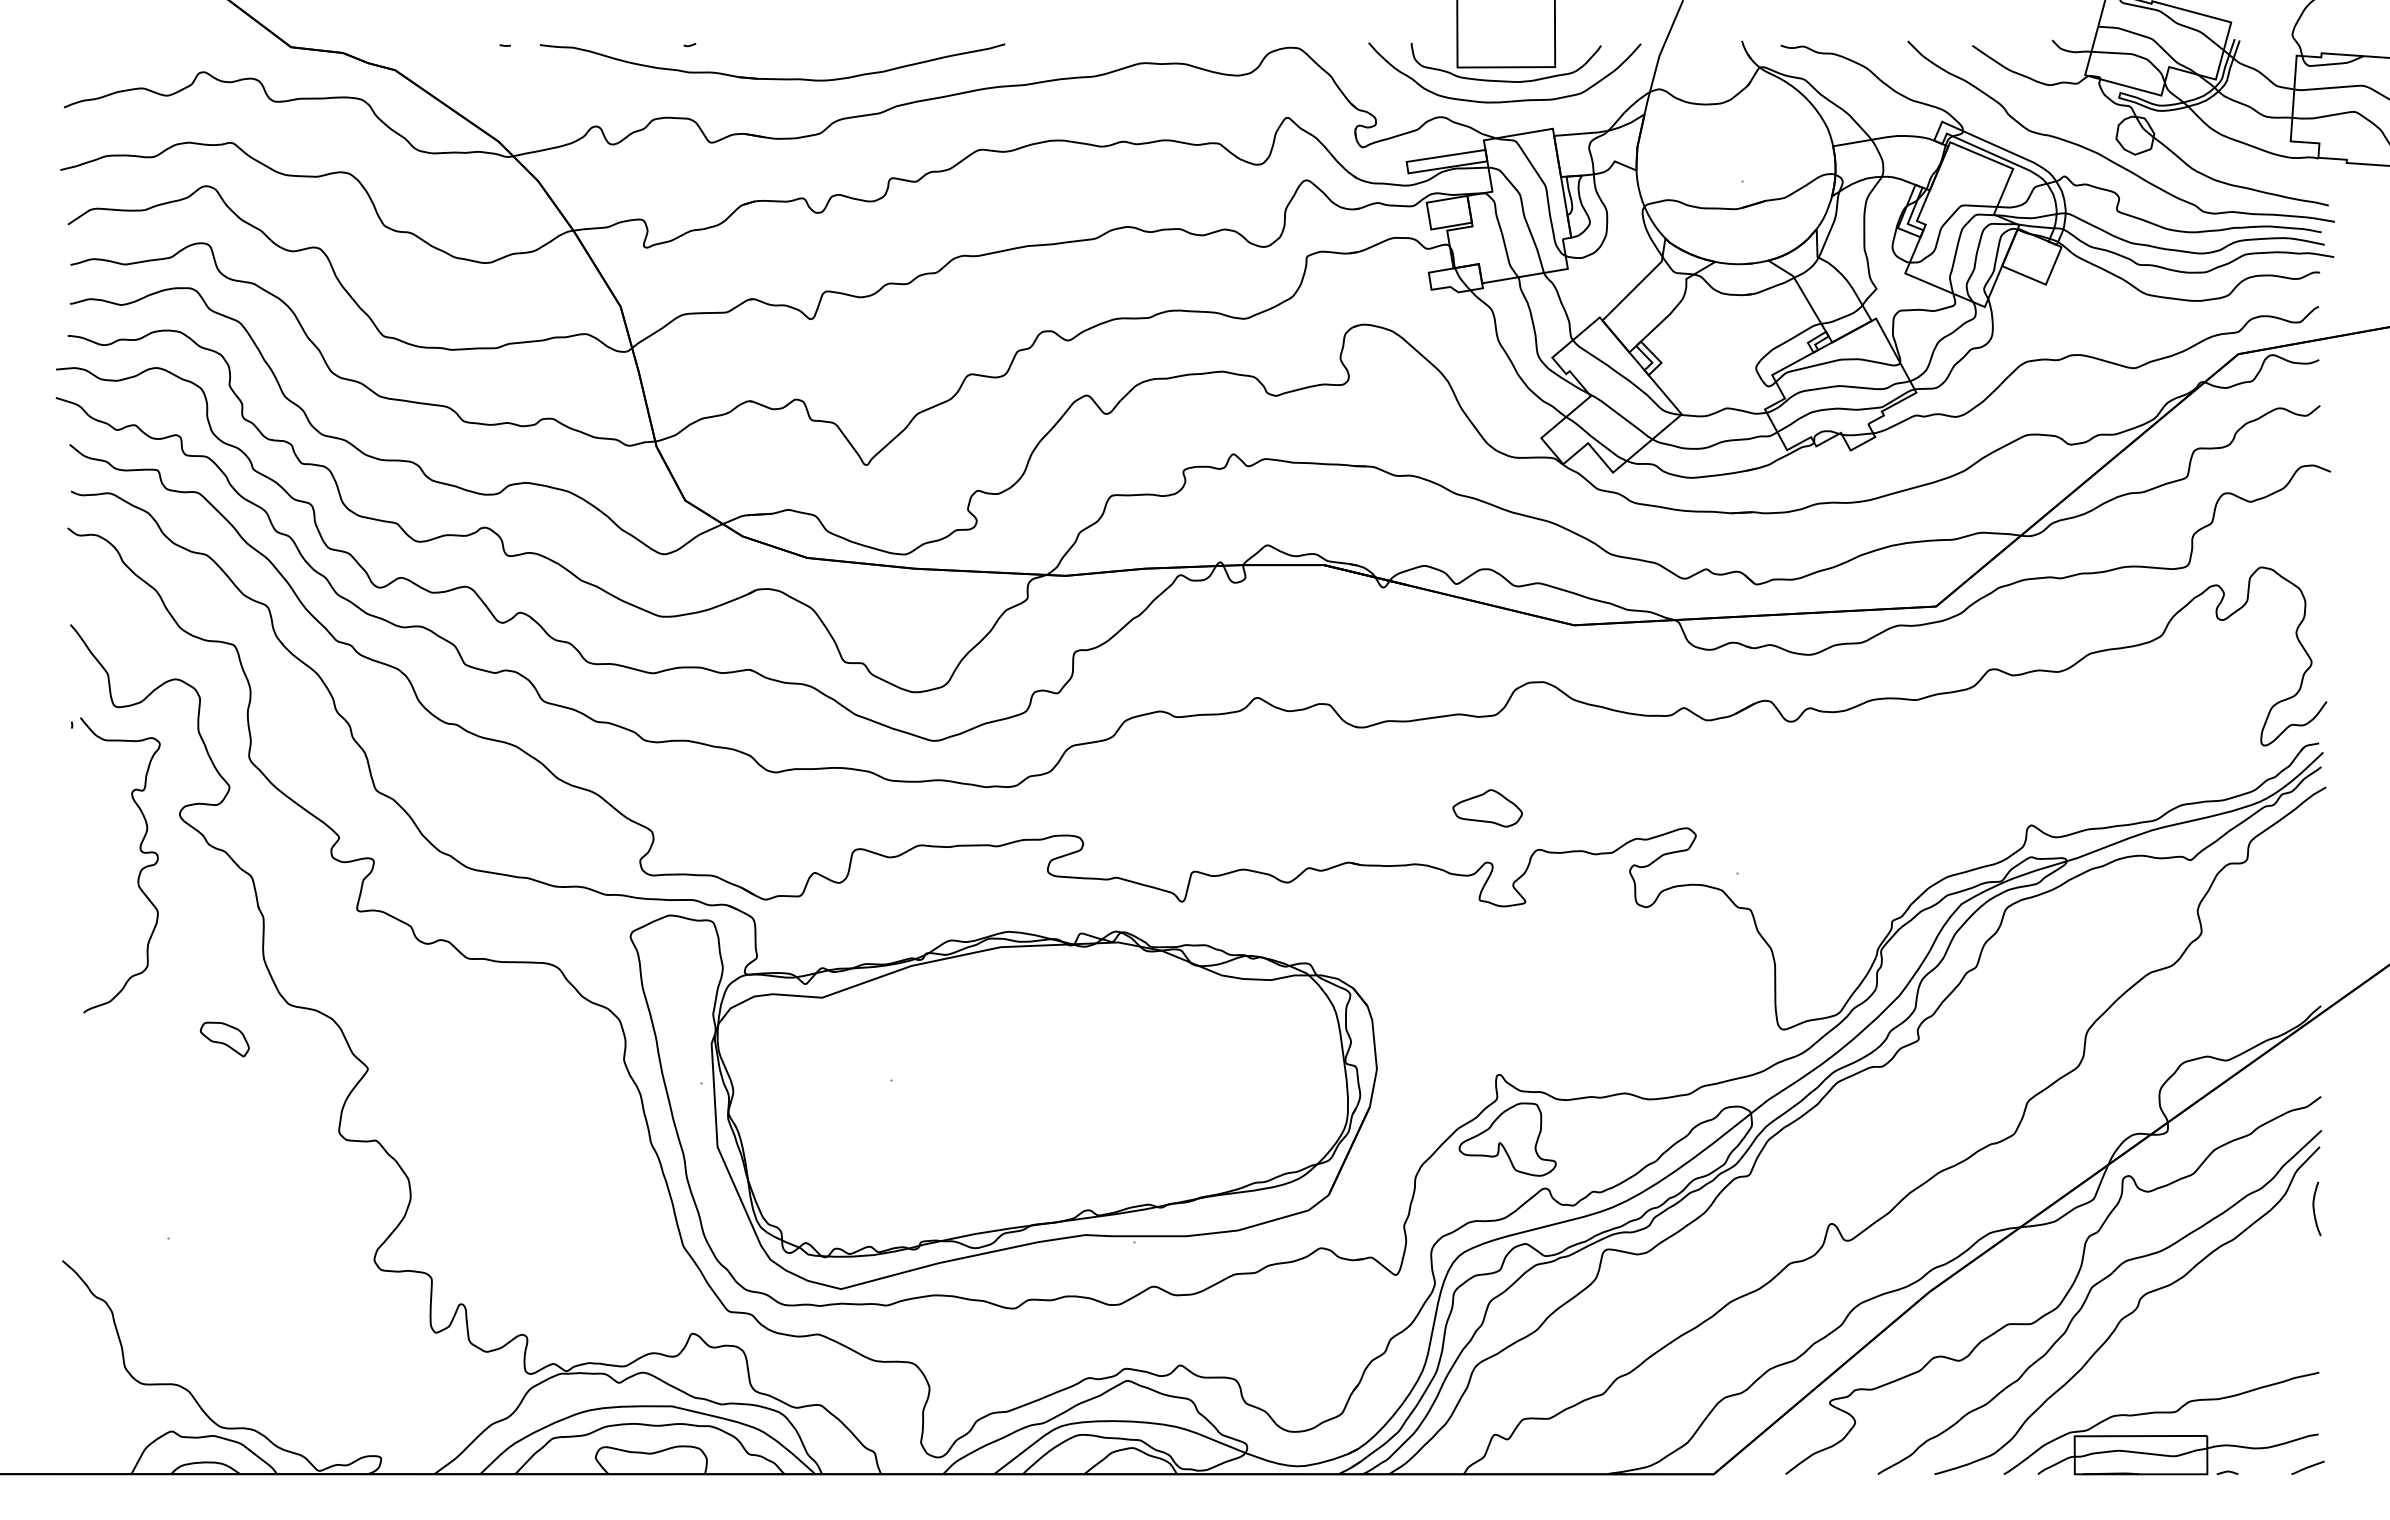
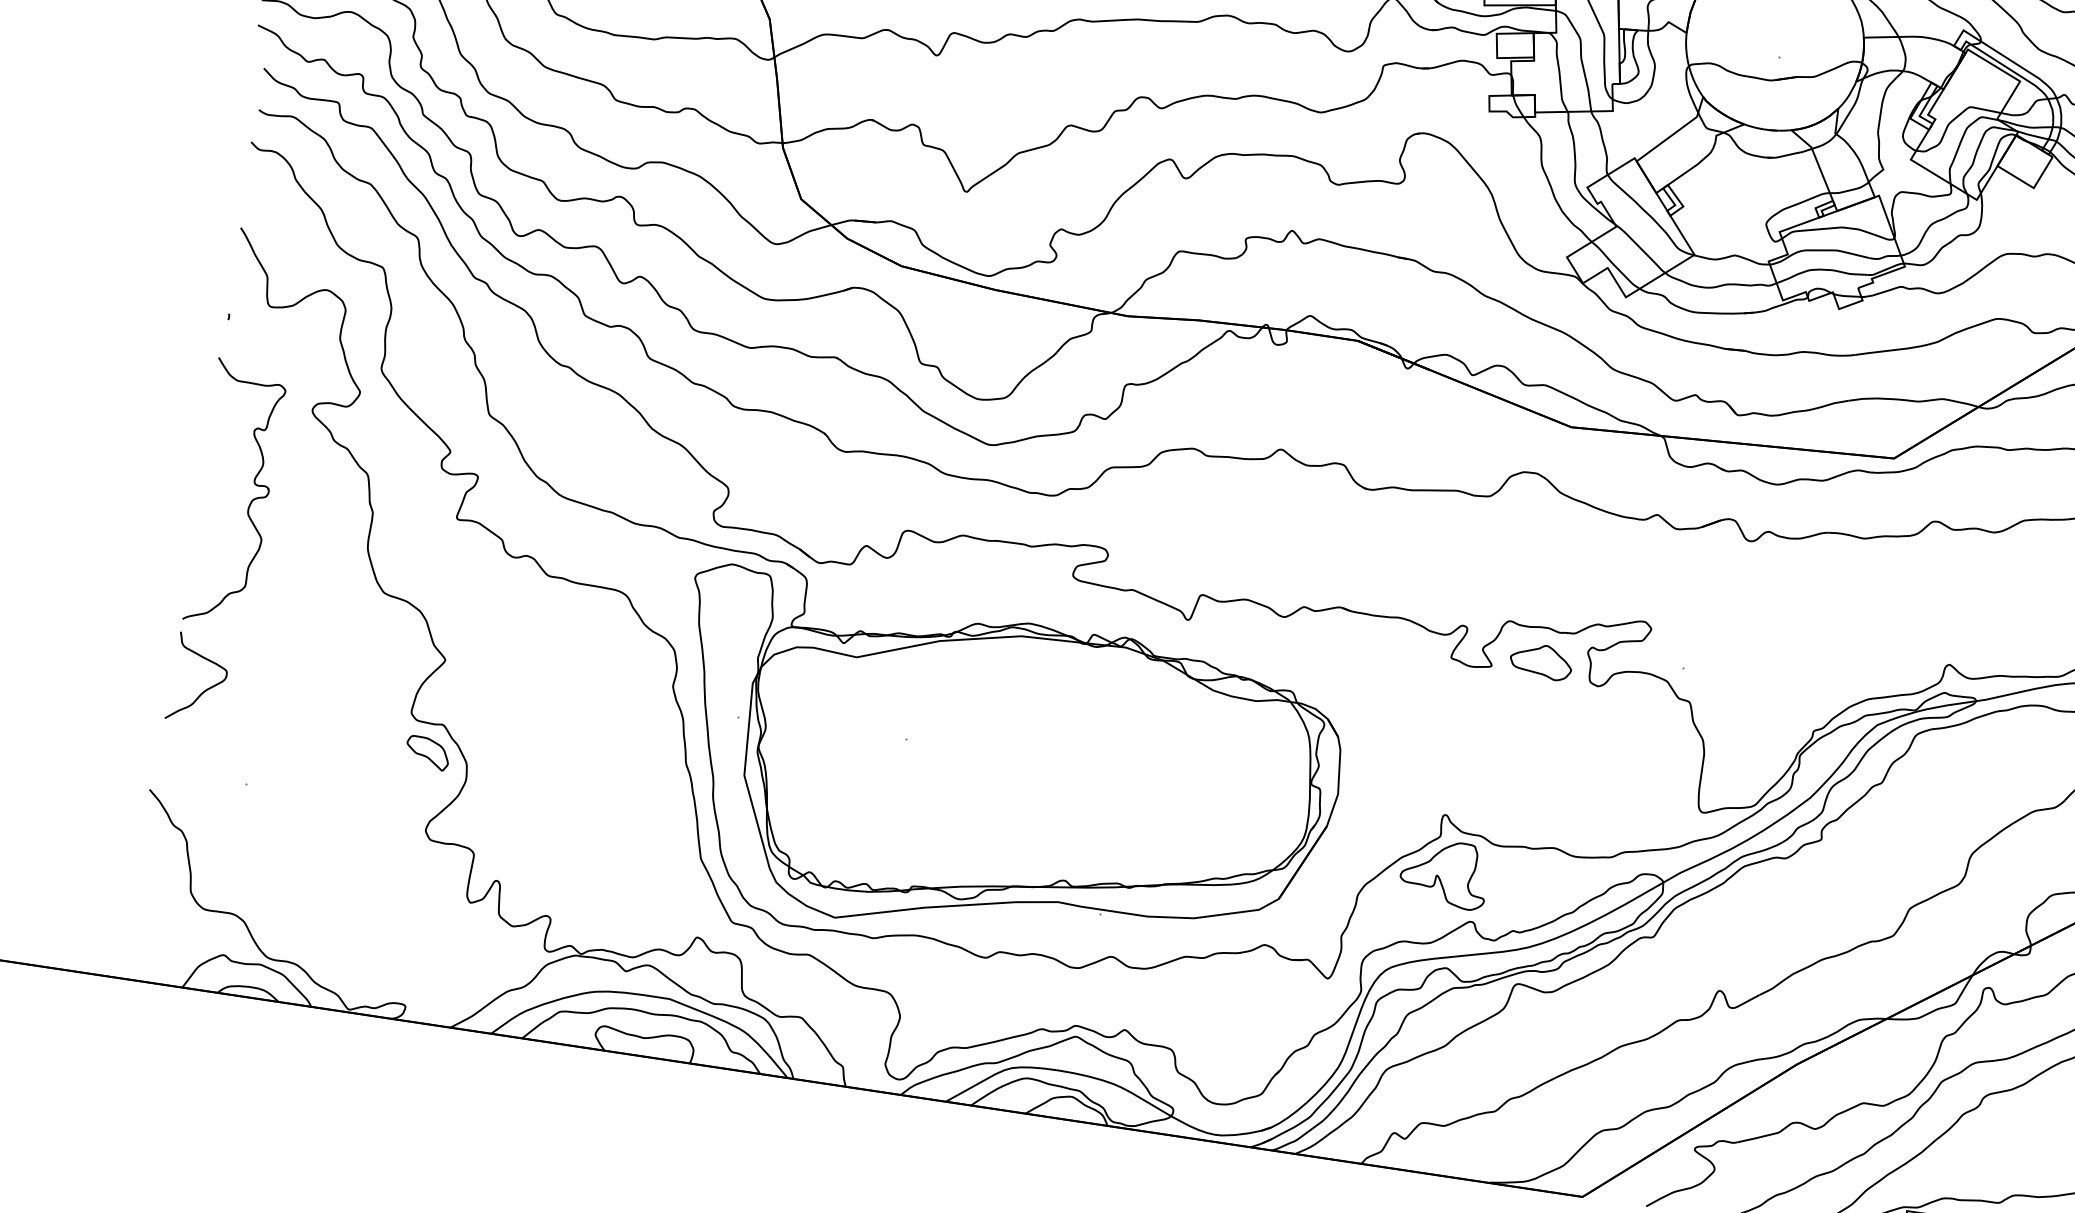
part: (1487, 808) -> (1541, 661), moved
part: (139, 871) -> (250, 501), moved
part: (224, 1039) -> (427, 753), moved
curve: (108, 1140) -> (206, 689), added

